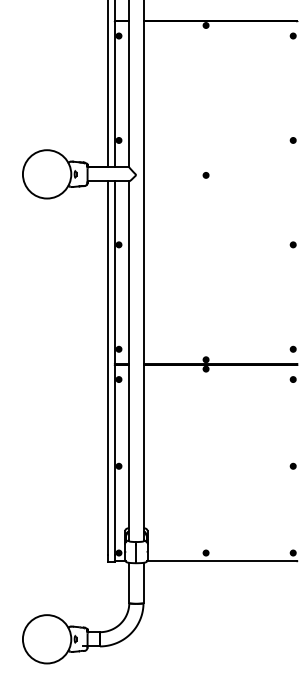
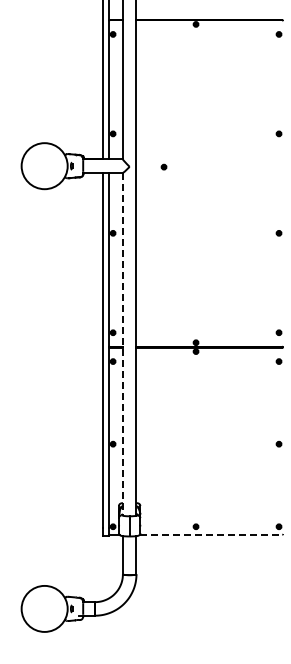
part: (205, 174) -> (163, 166), moved
line: (128, 361) -> (122, 344), solid -> dashed
line: (222, 561) -> (211, 534), solid -> dashed

